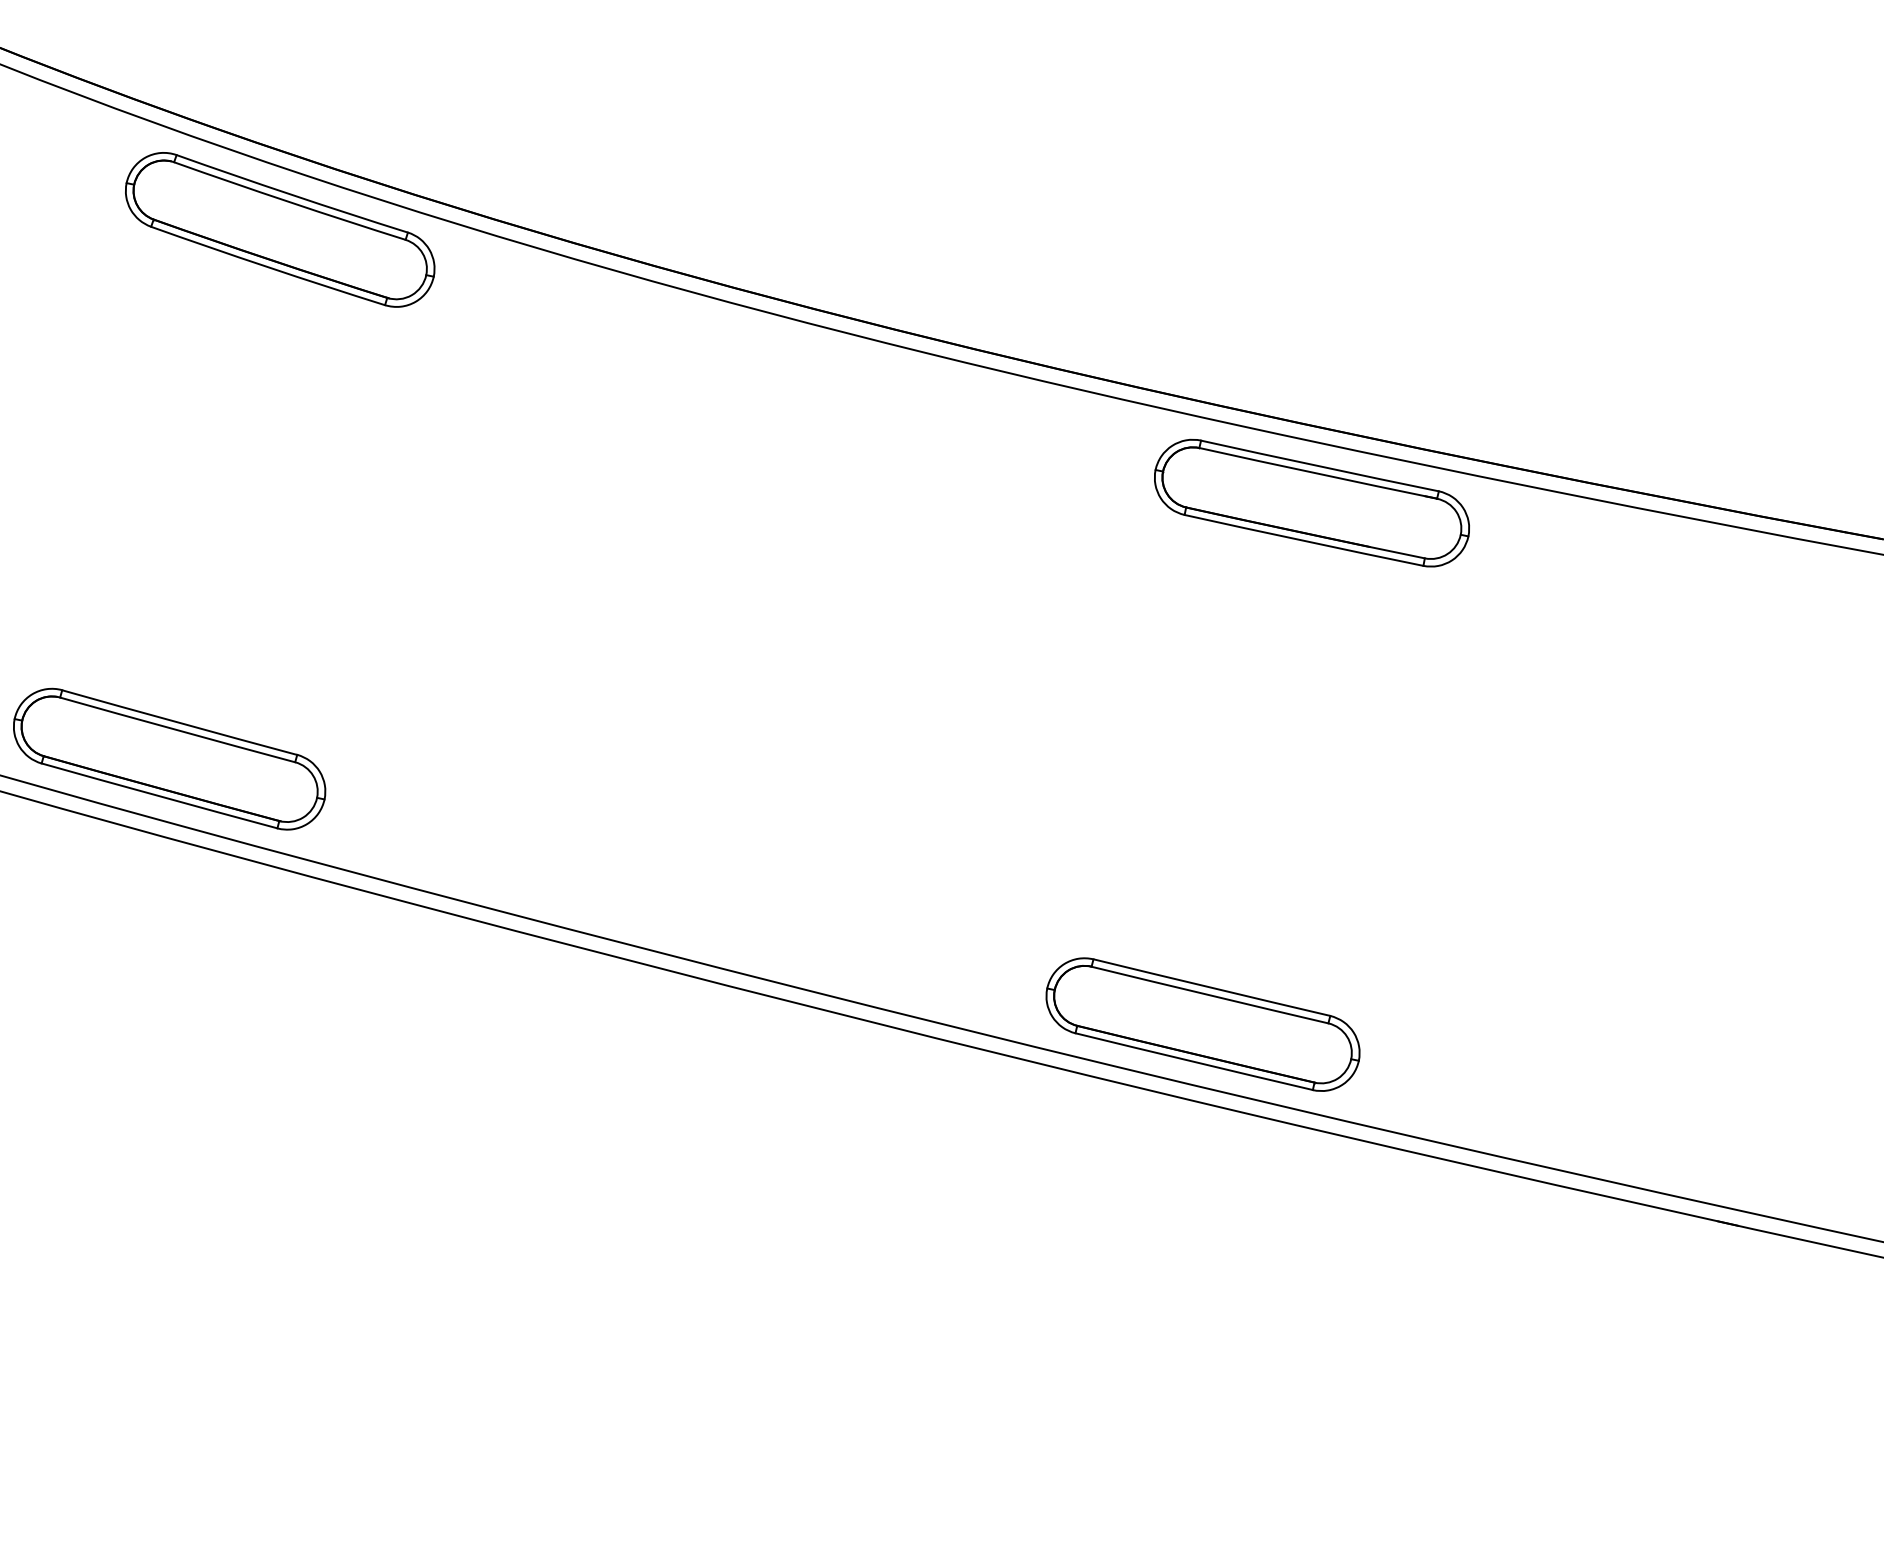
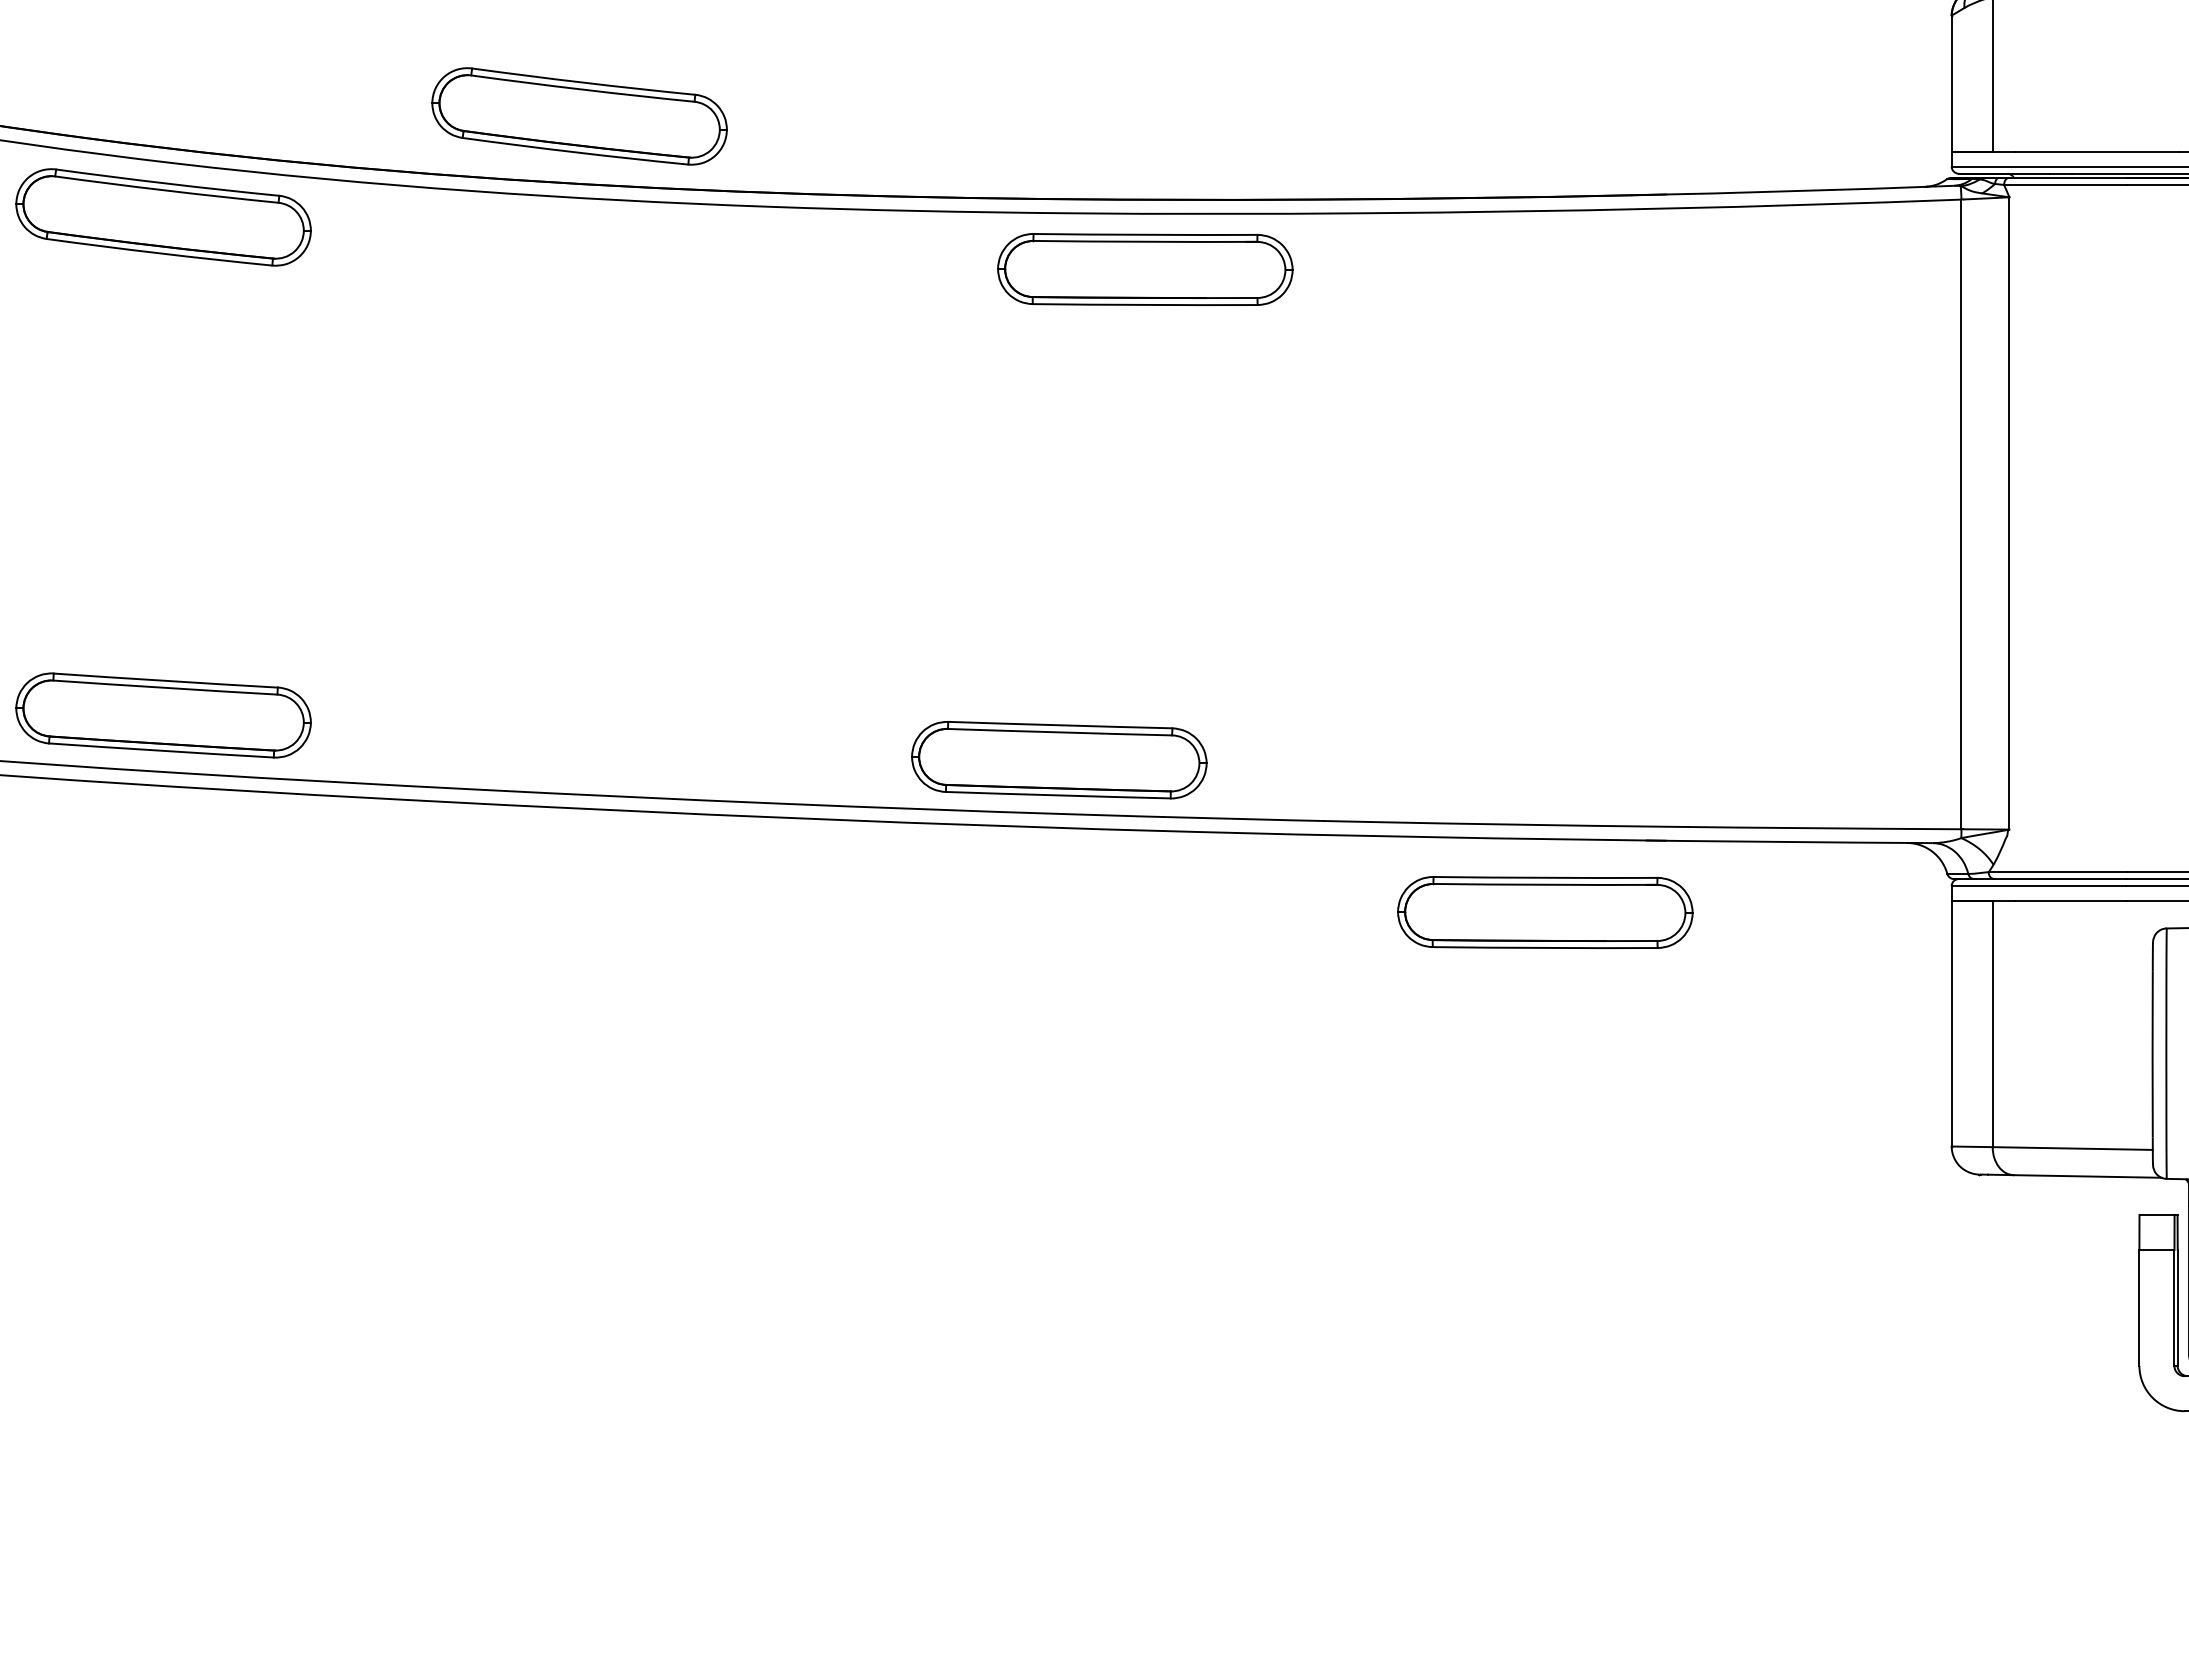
part: (744, 214) -> (579, 116), added
part: (1203, 1025) -> (1059, 760), moved
part: (1594, 1275) -> (1545, 912), added

